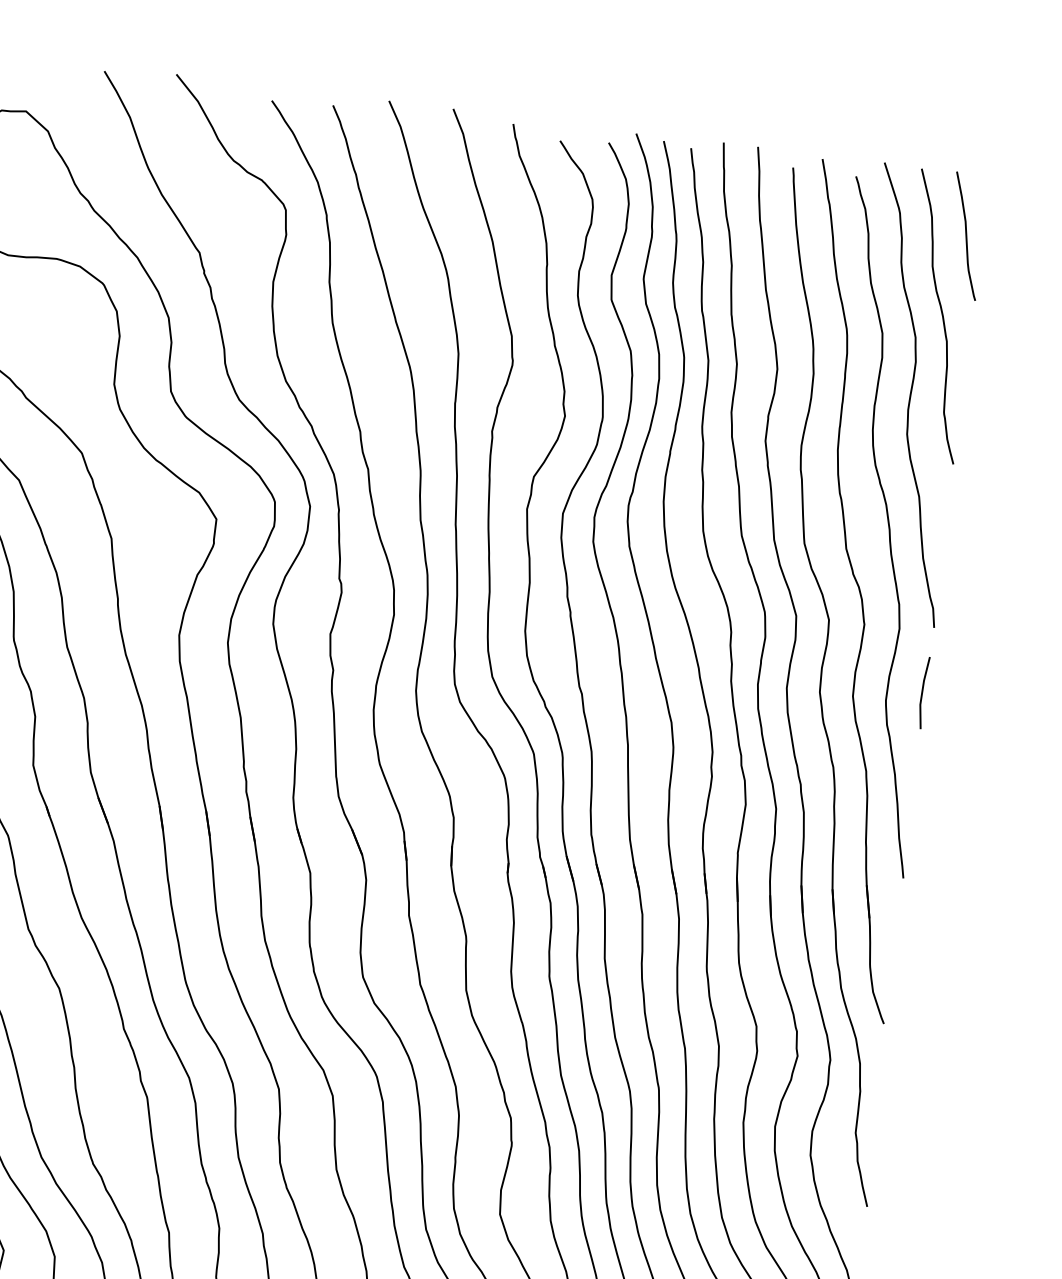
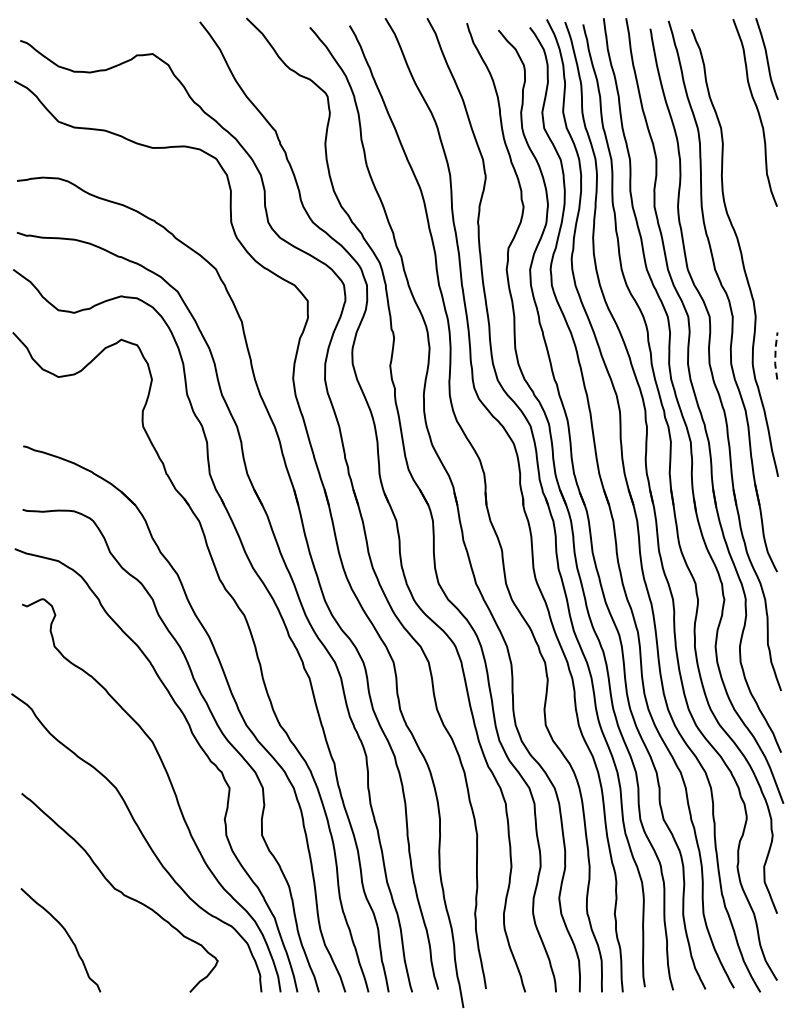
curve: (909, 394) -> (743, 165), removed
line: (922, 693) -> (775, 356), solid -> dashed

